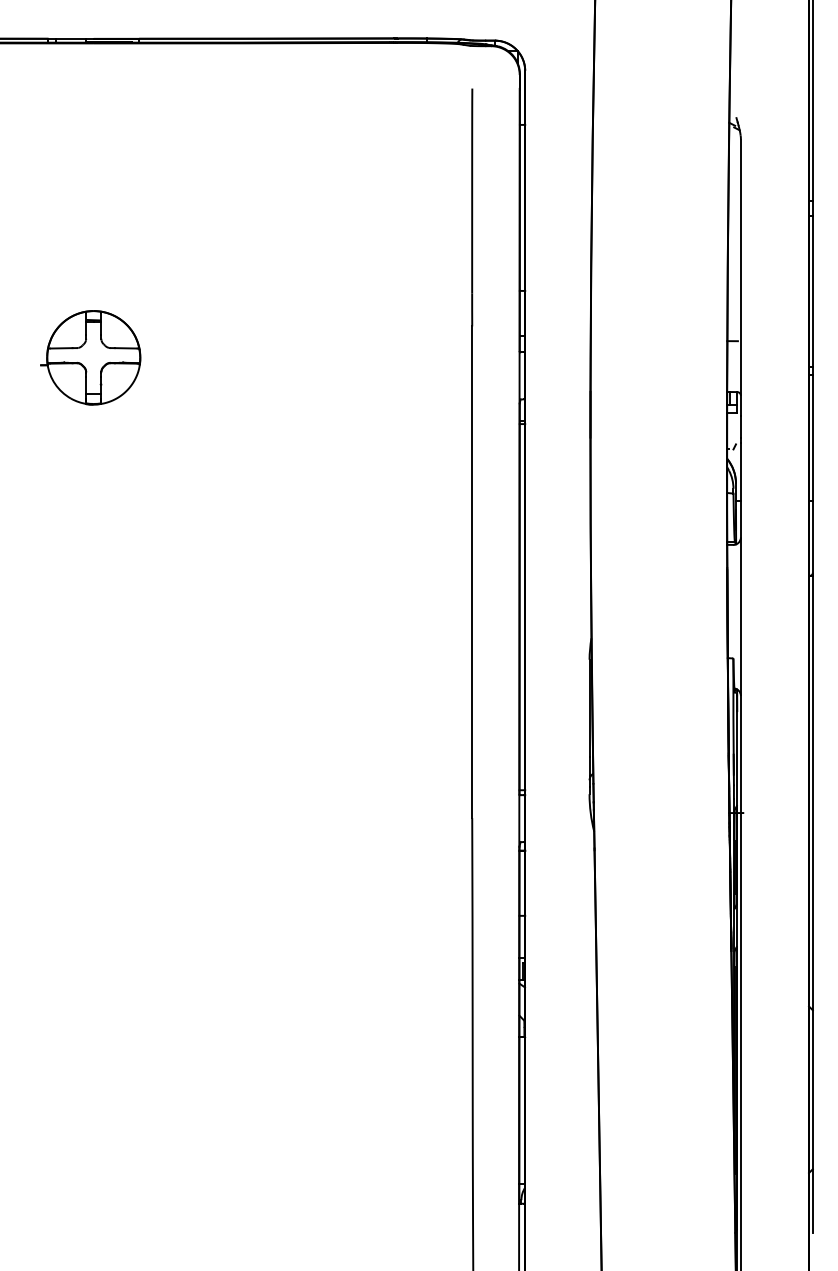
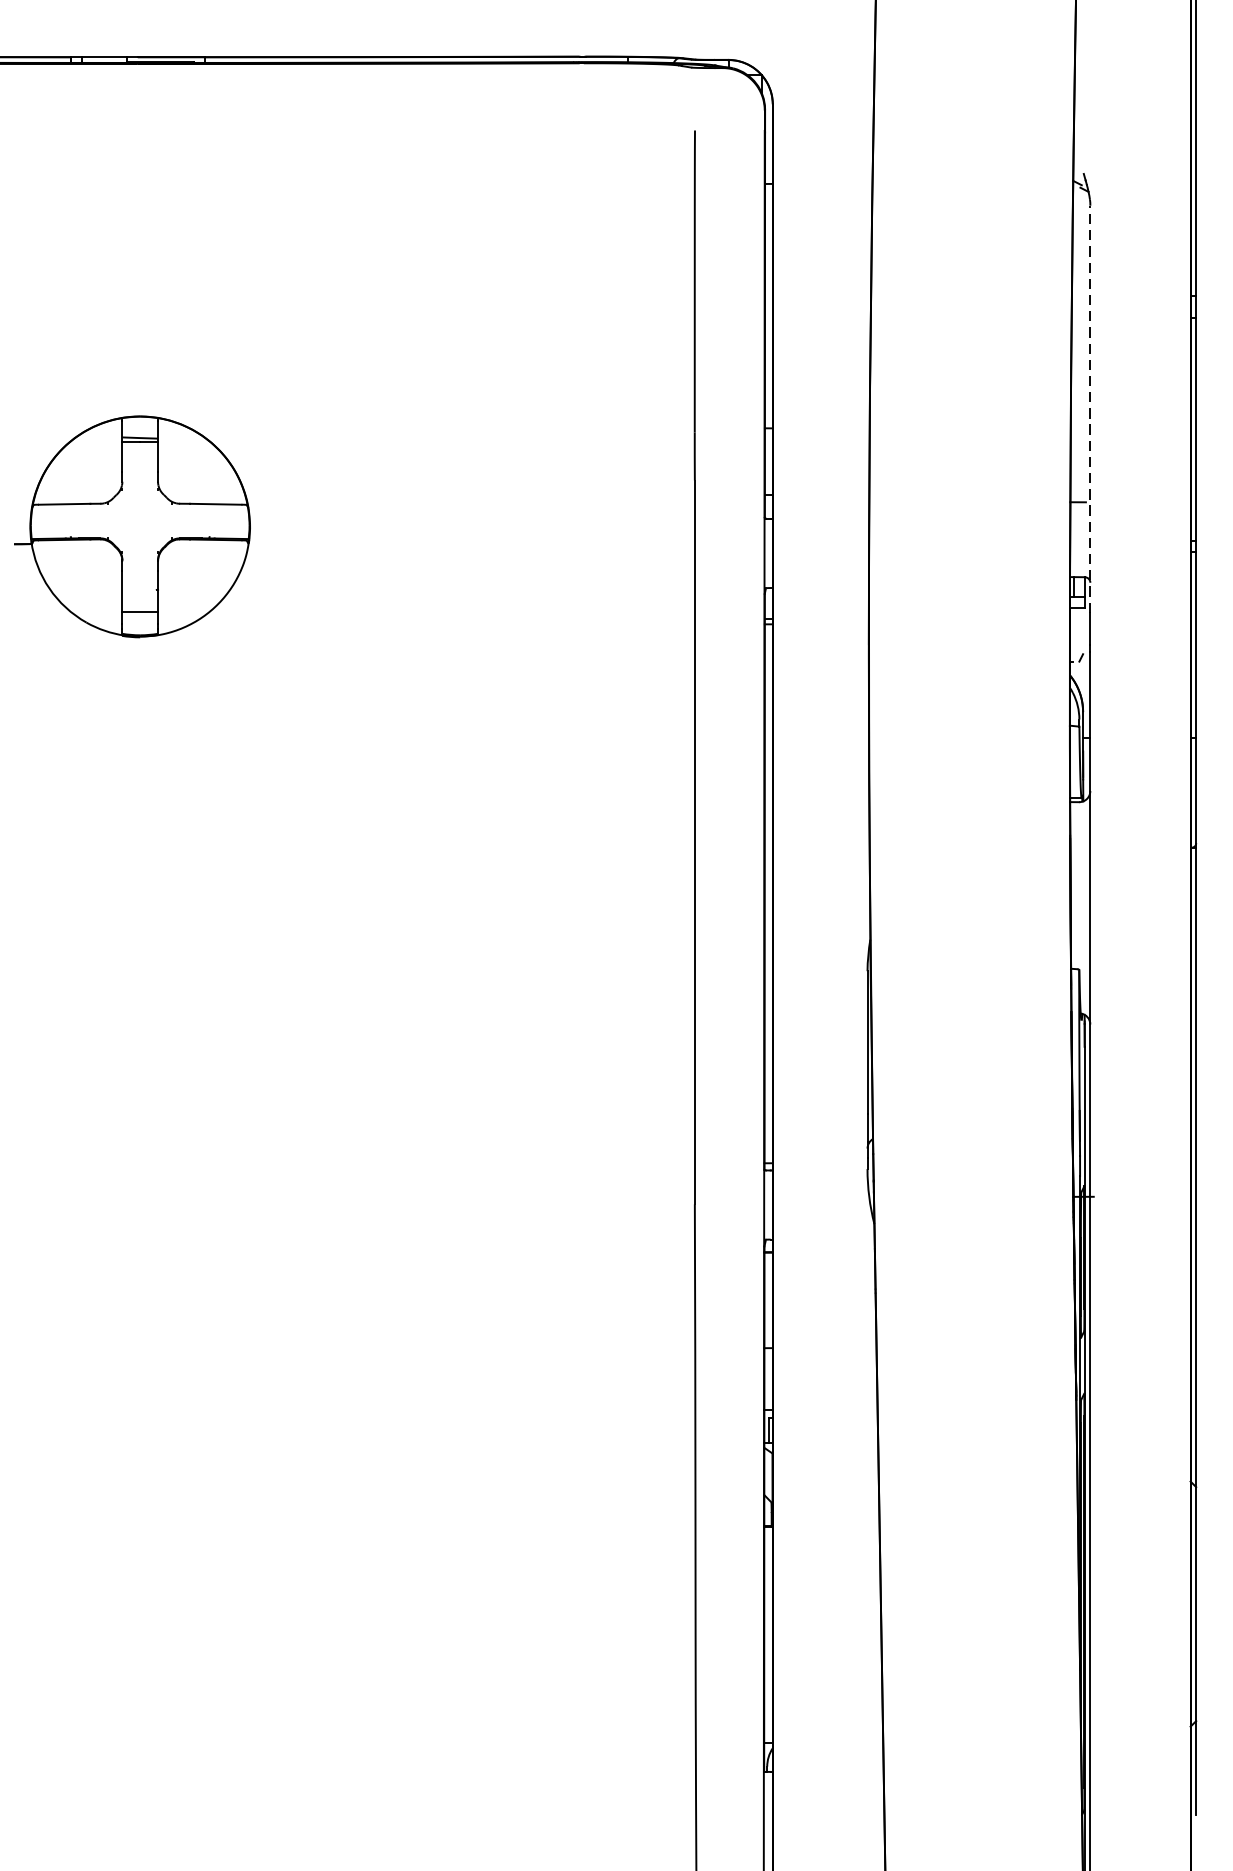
line: (740, 277) -> (1089, 408), solid -> dashed
part: (90, 357) -> (132, 526), size x1.6

